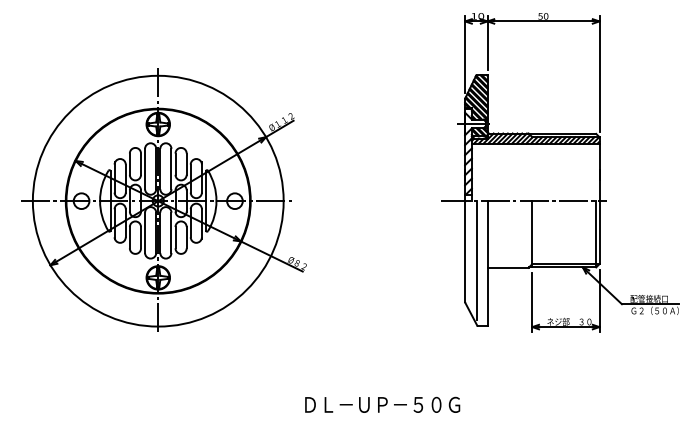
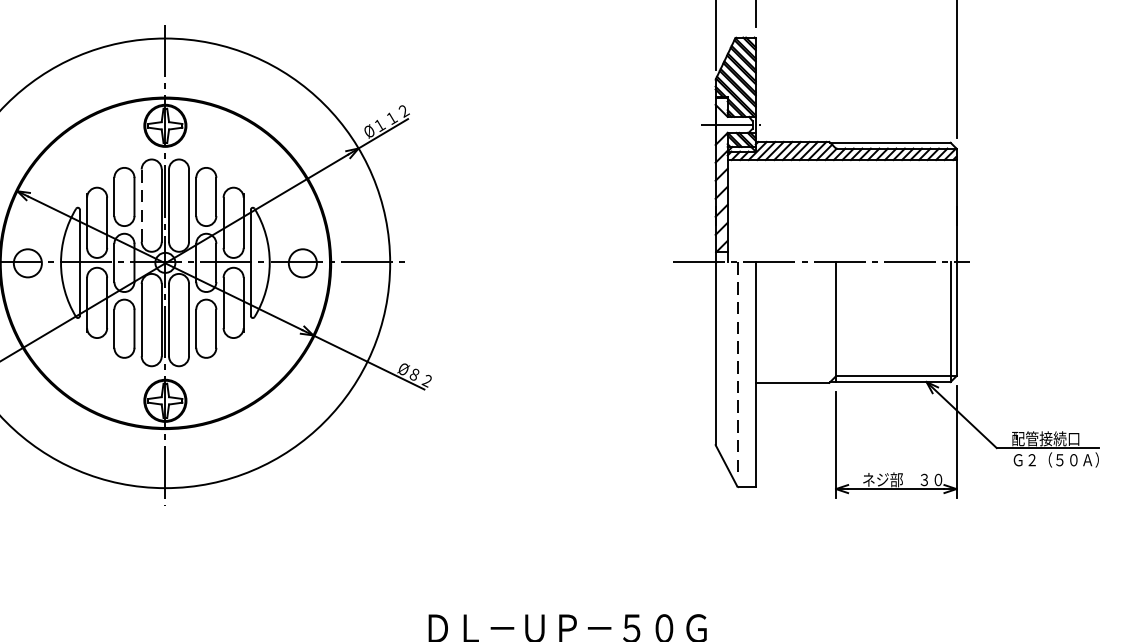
line: (145, 168) -> (142, 204), solid -> dashed
line: (477, 260) -> (737, 369), solid -> dashed

